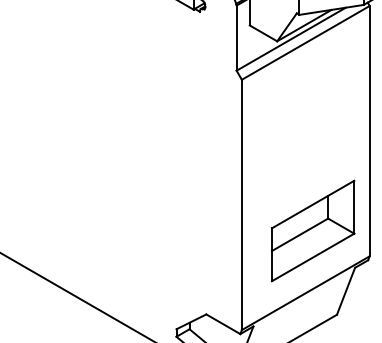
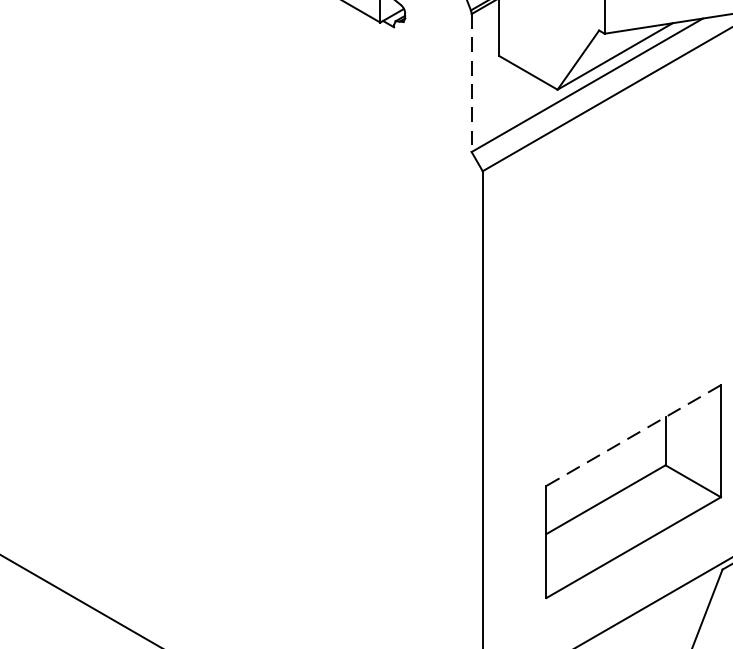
line: (236, 38) -> (471, 83), solid -> dashed
line: (313, 204) -> (634, 435), solid -> dashed

